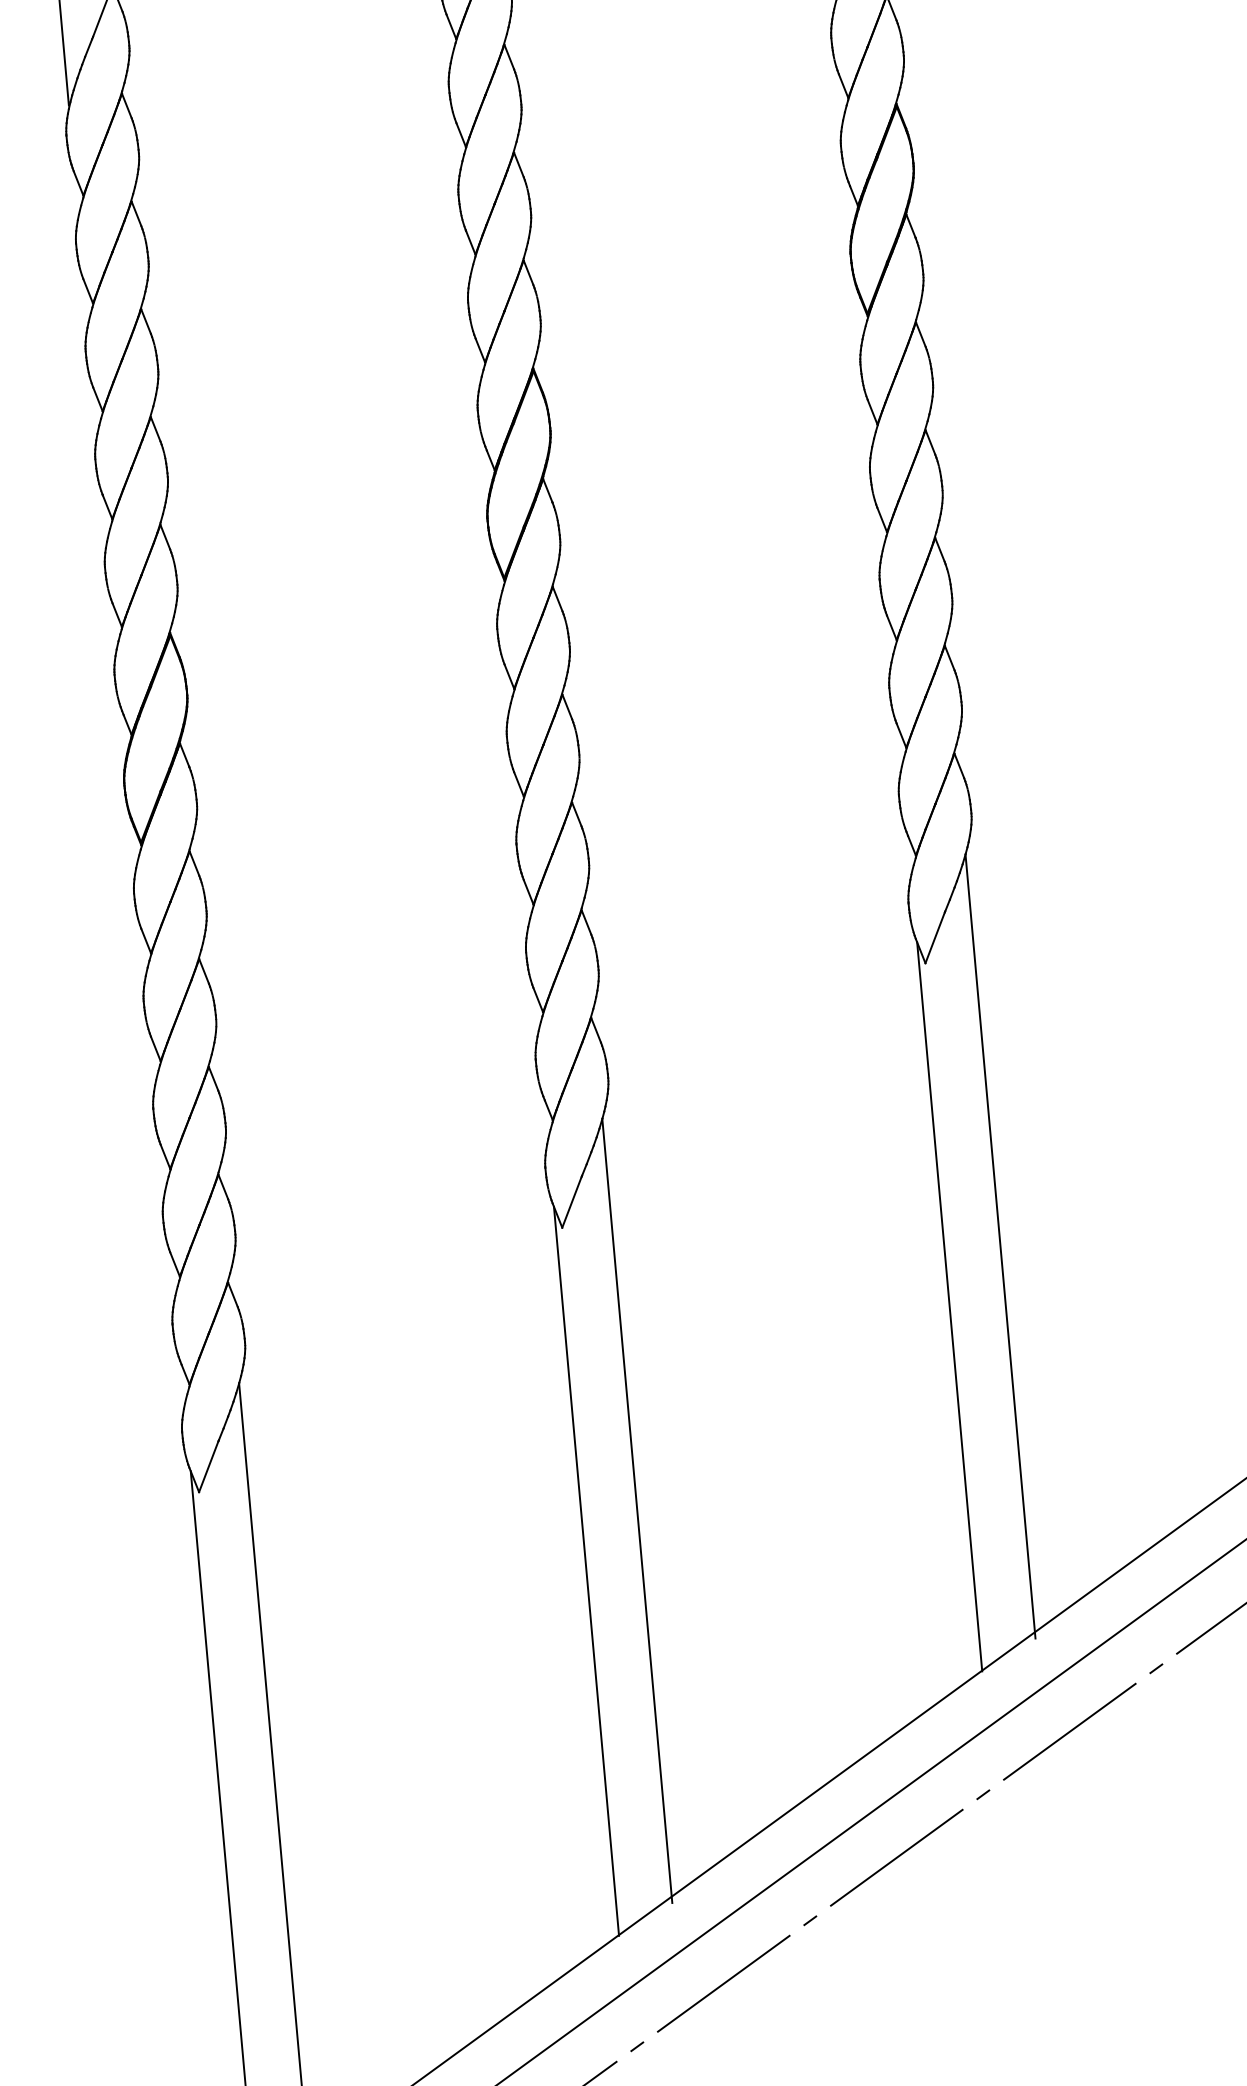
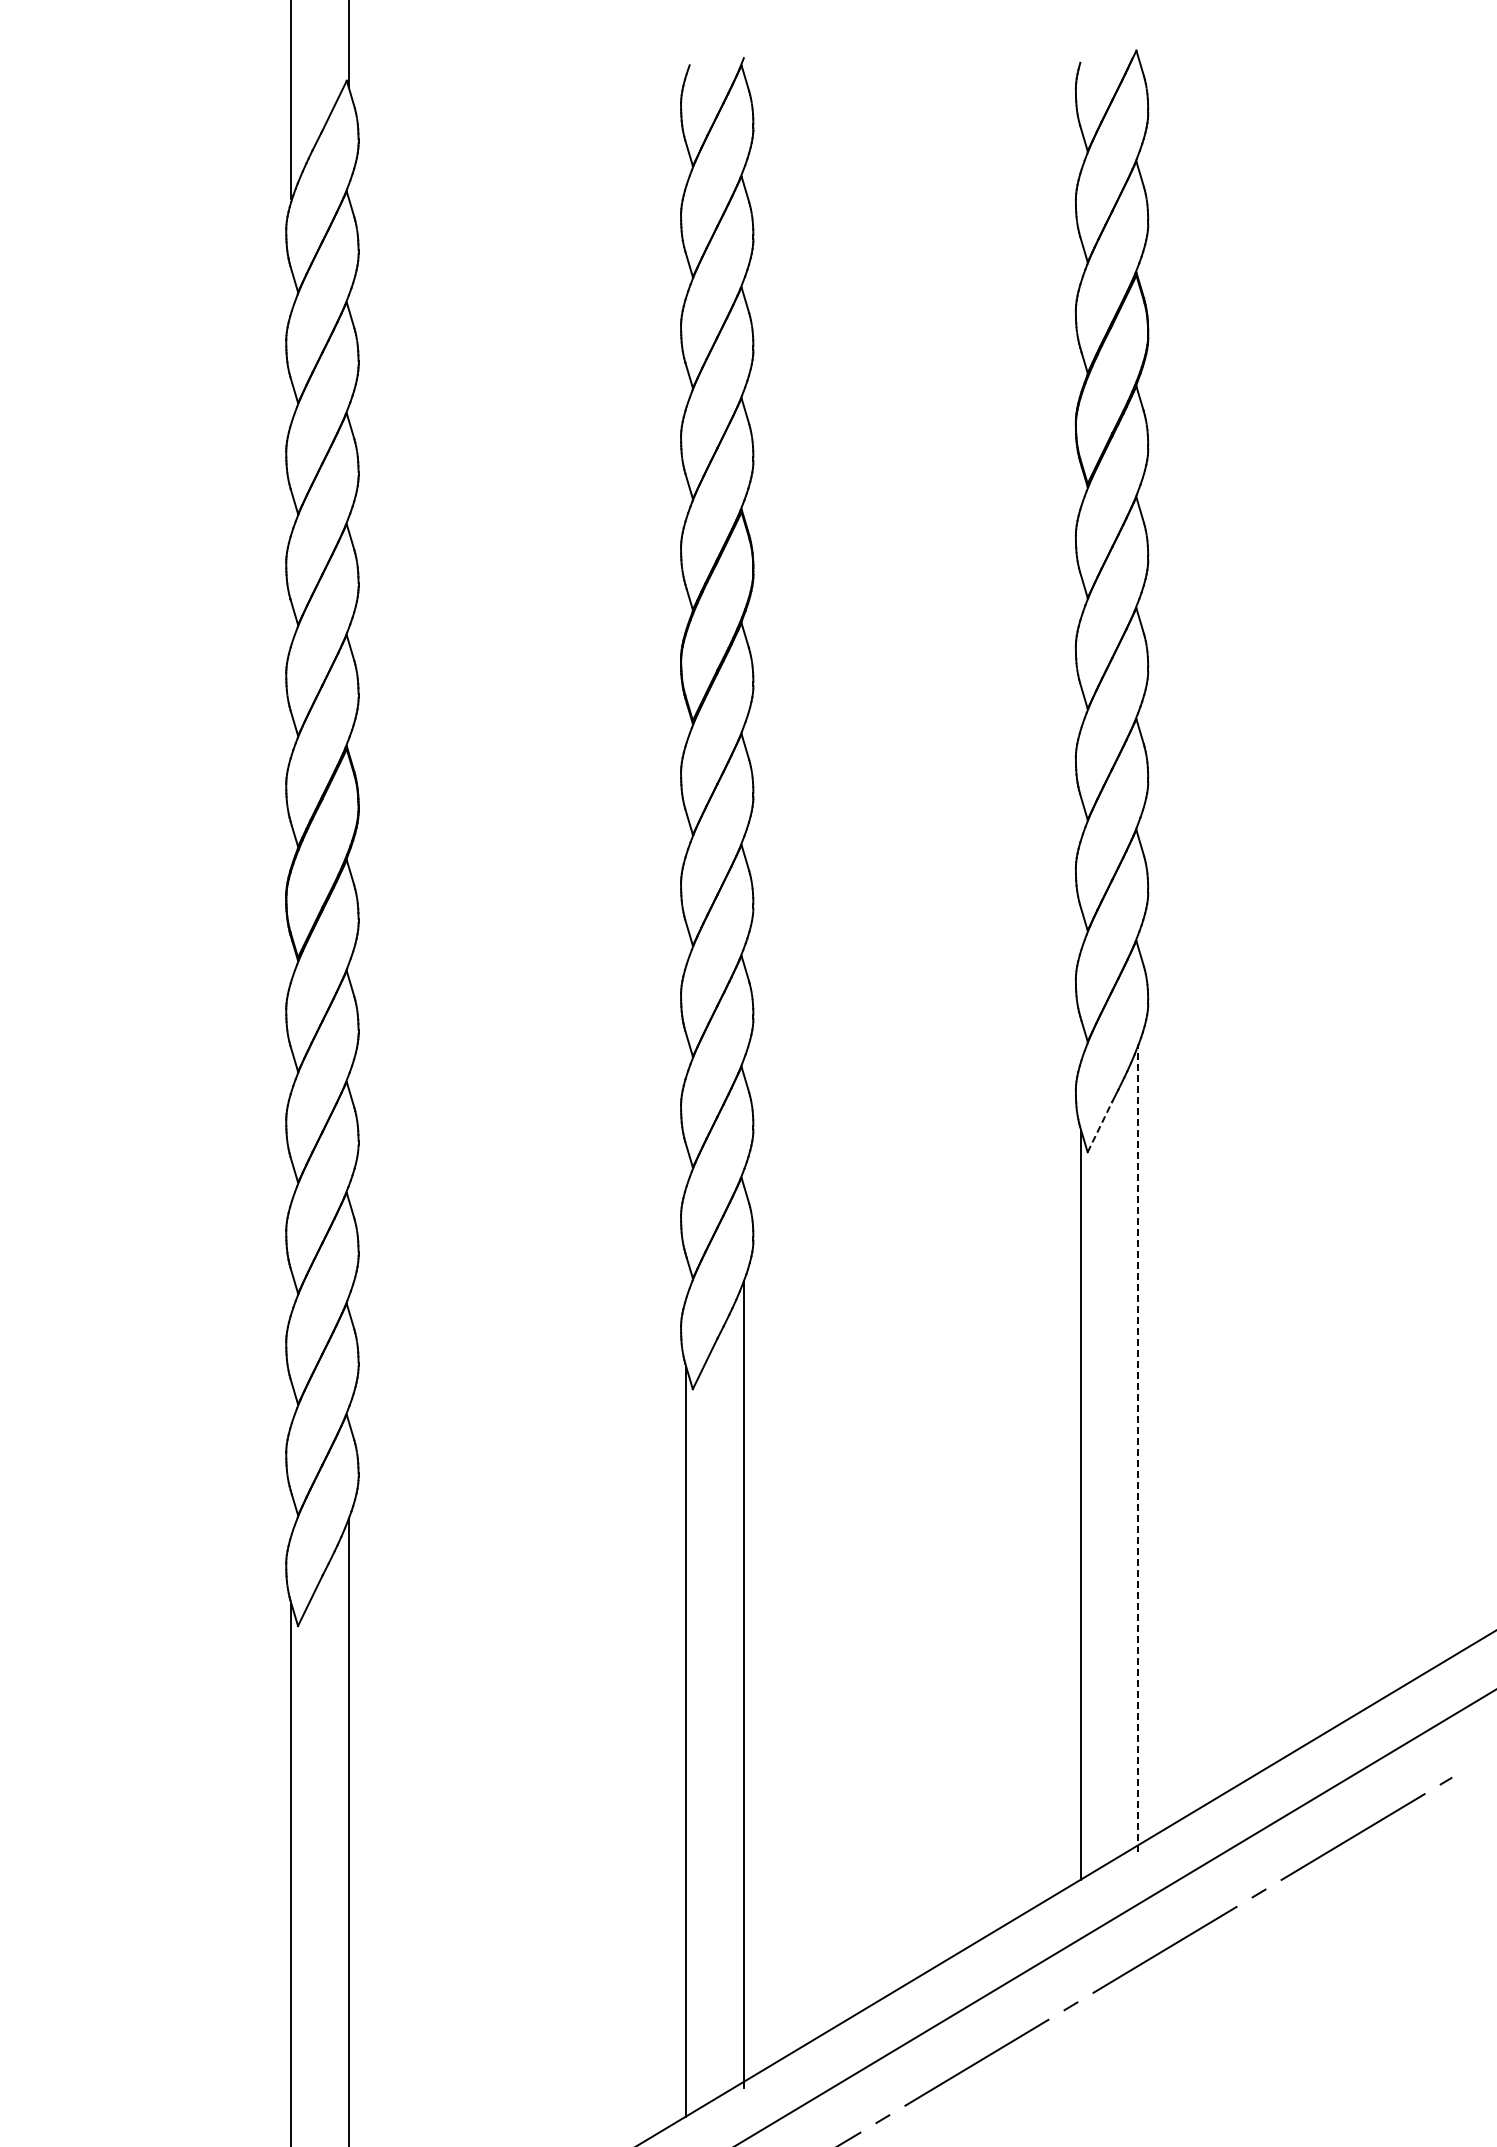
line: (934, 938) -> (1099, 1127), solid -> dashed
line: (1000, 1245) -> (1138, 1447), solid -> dashed

